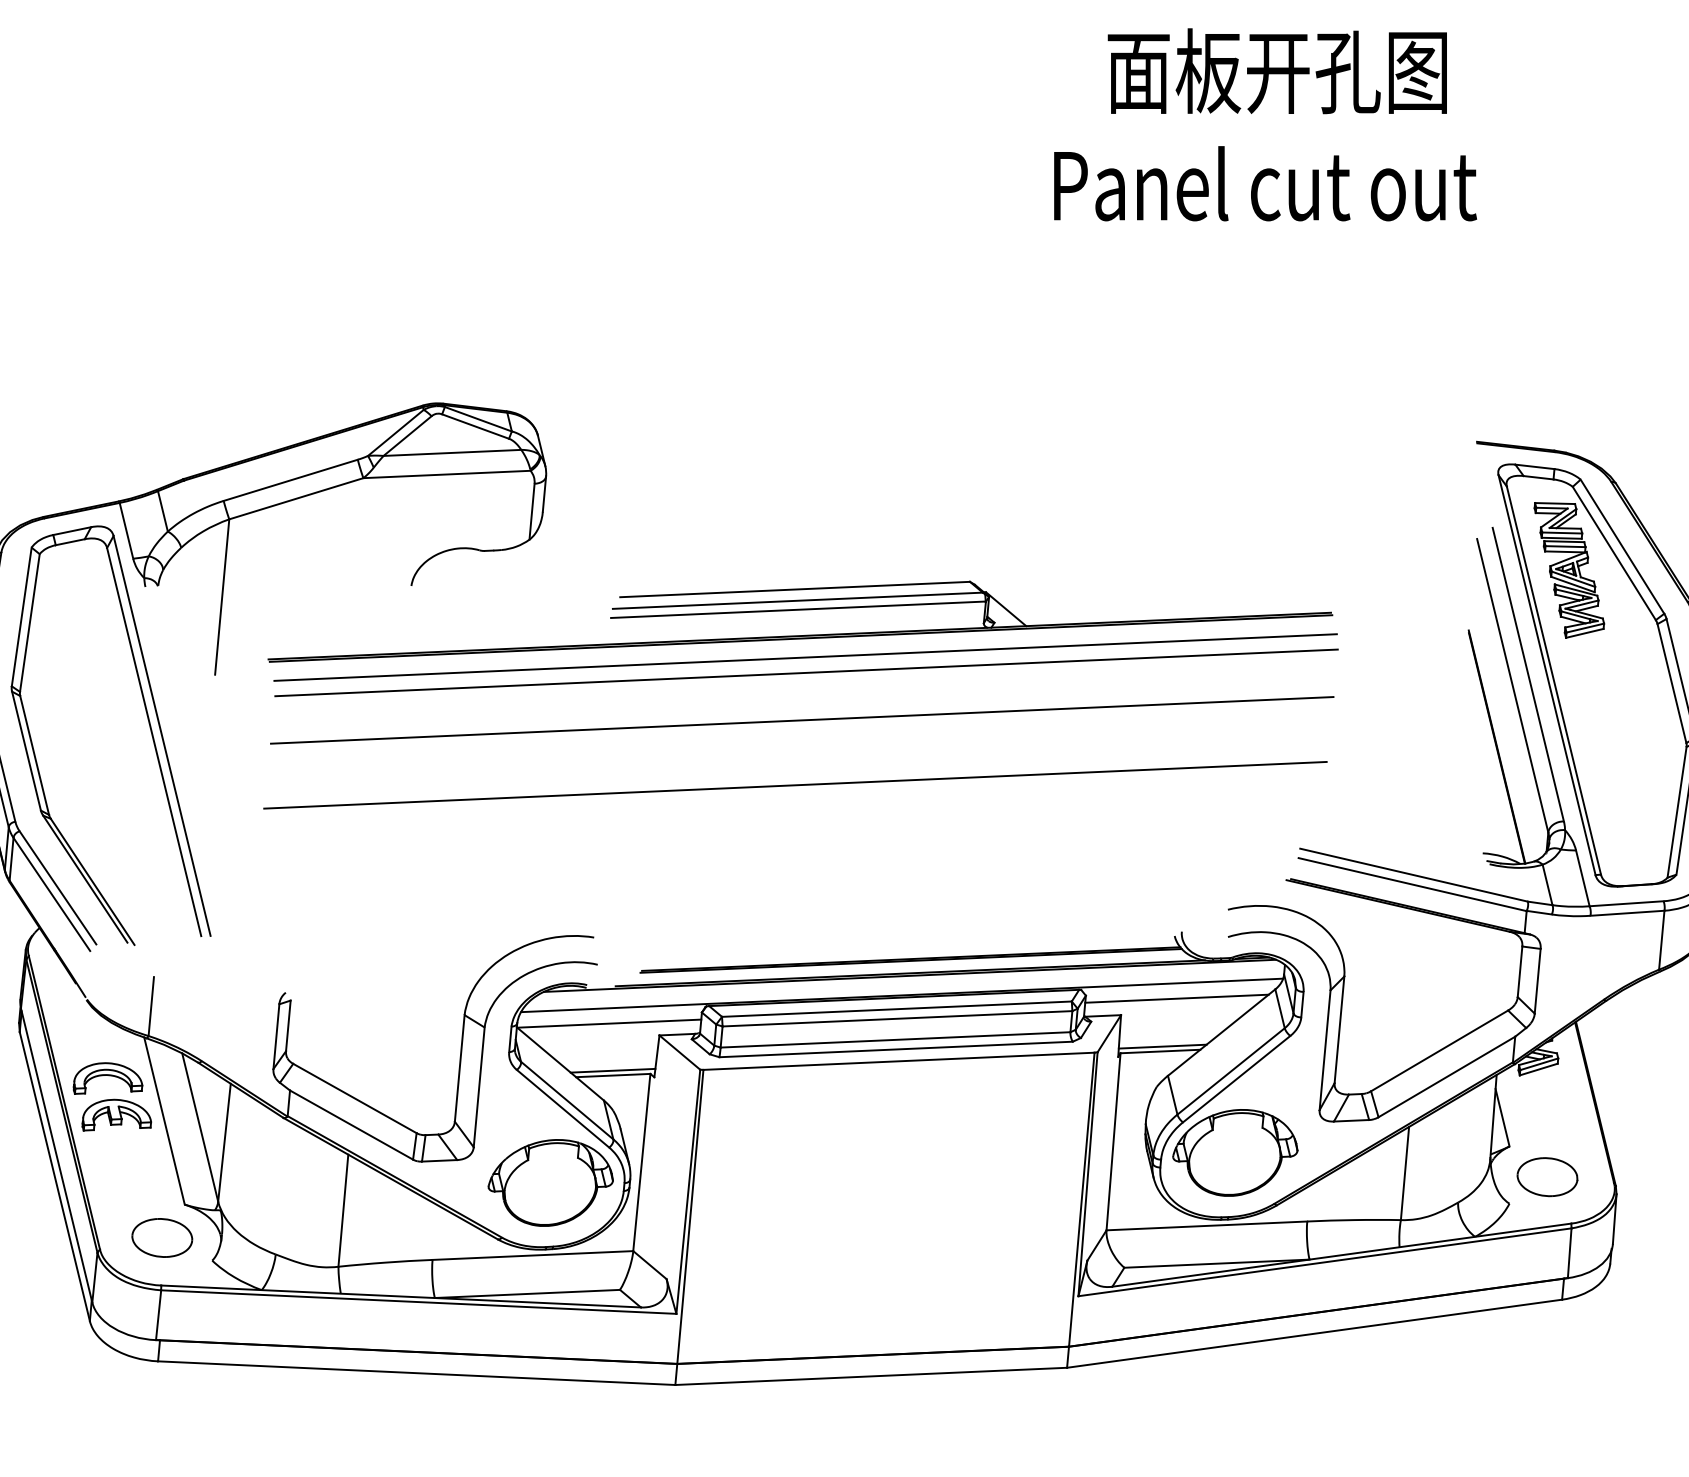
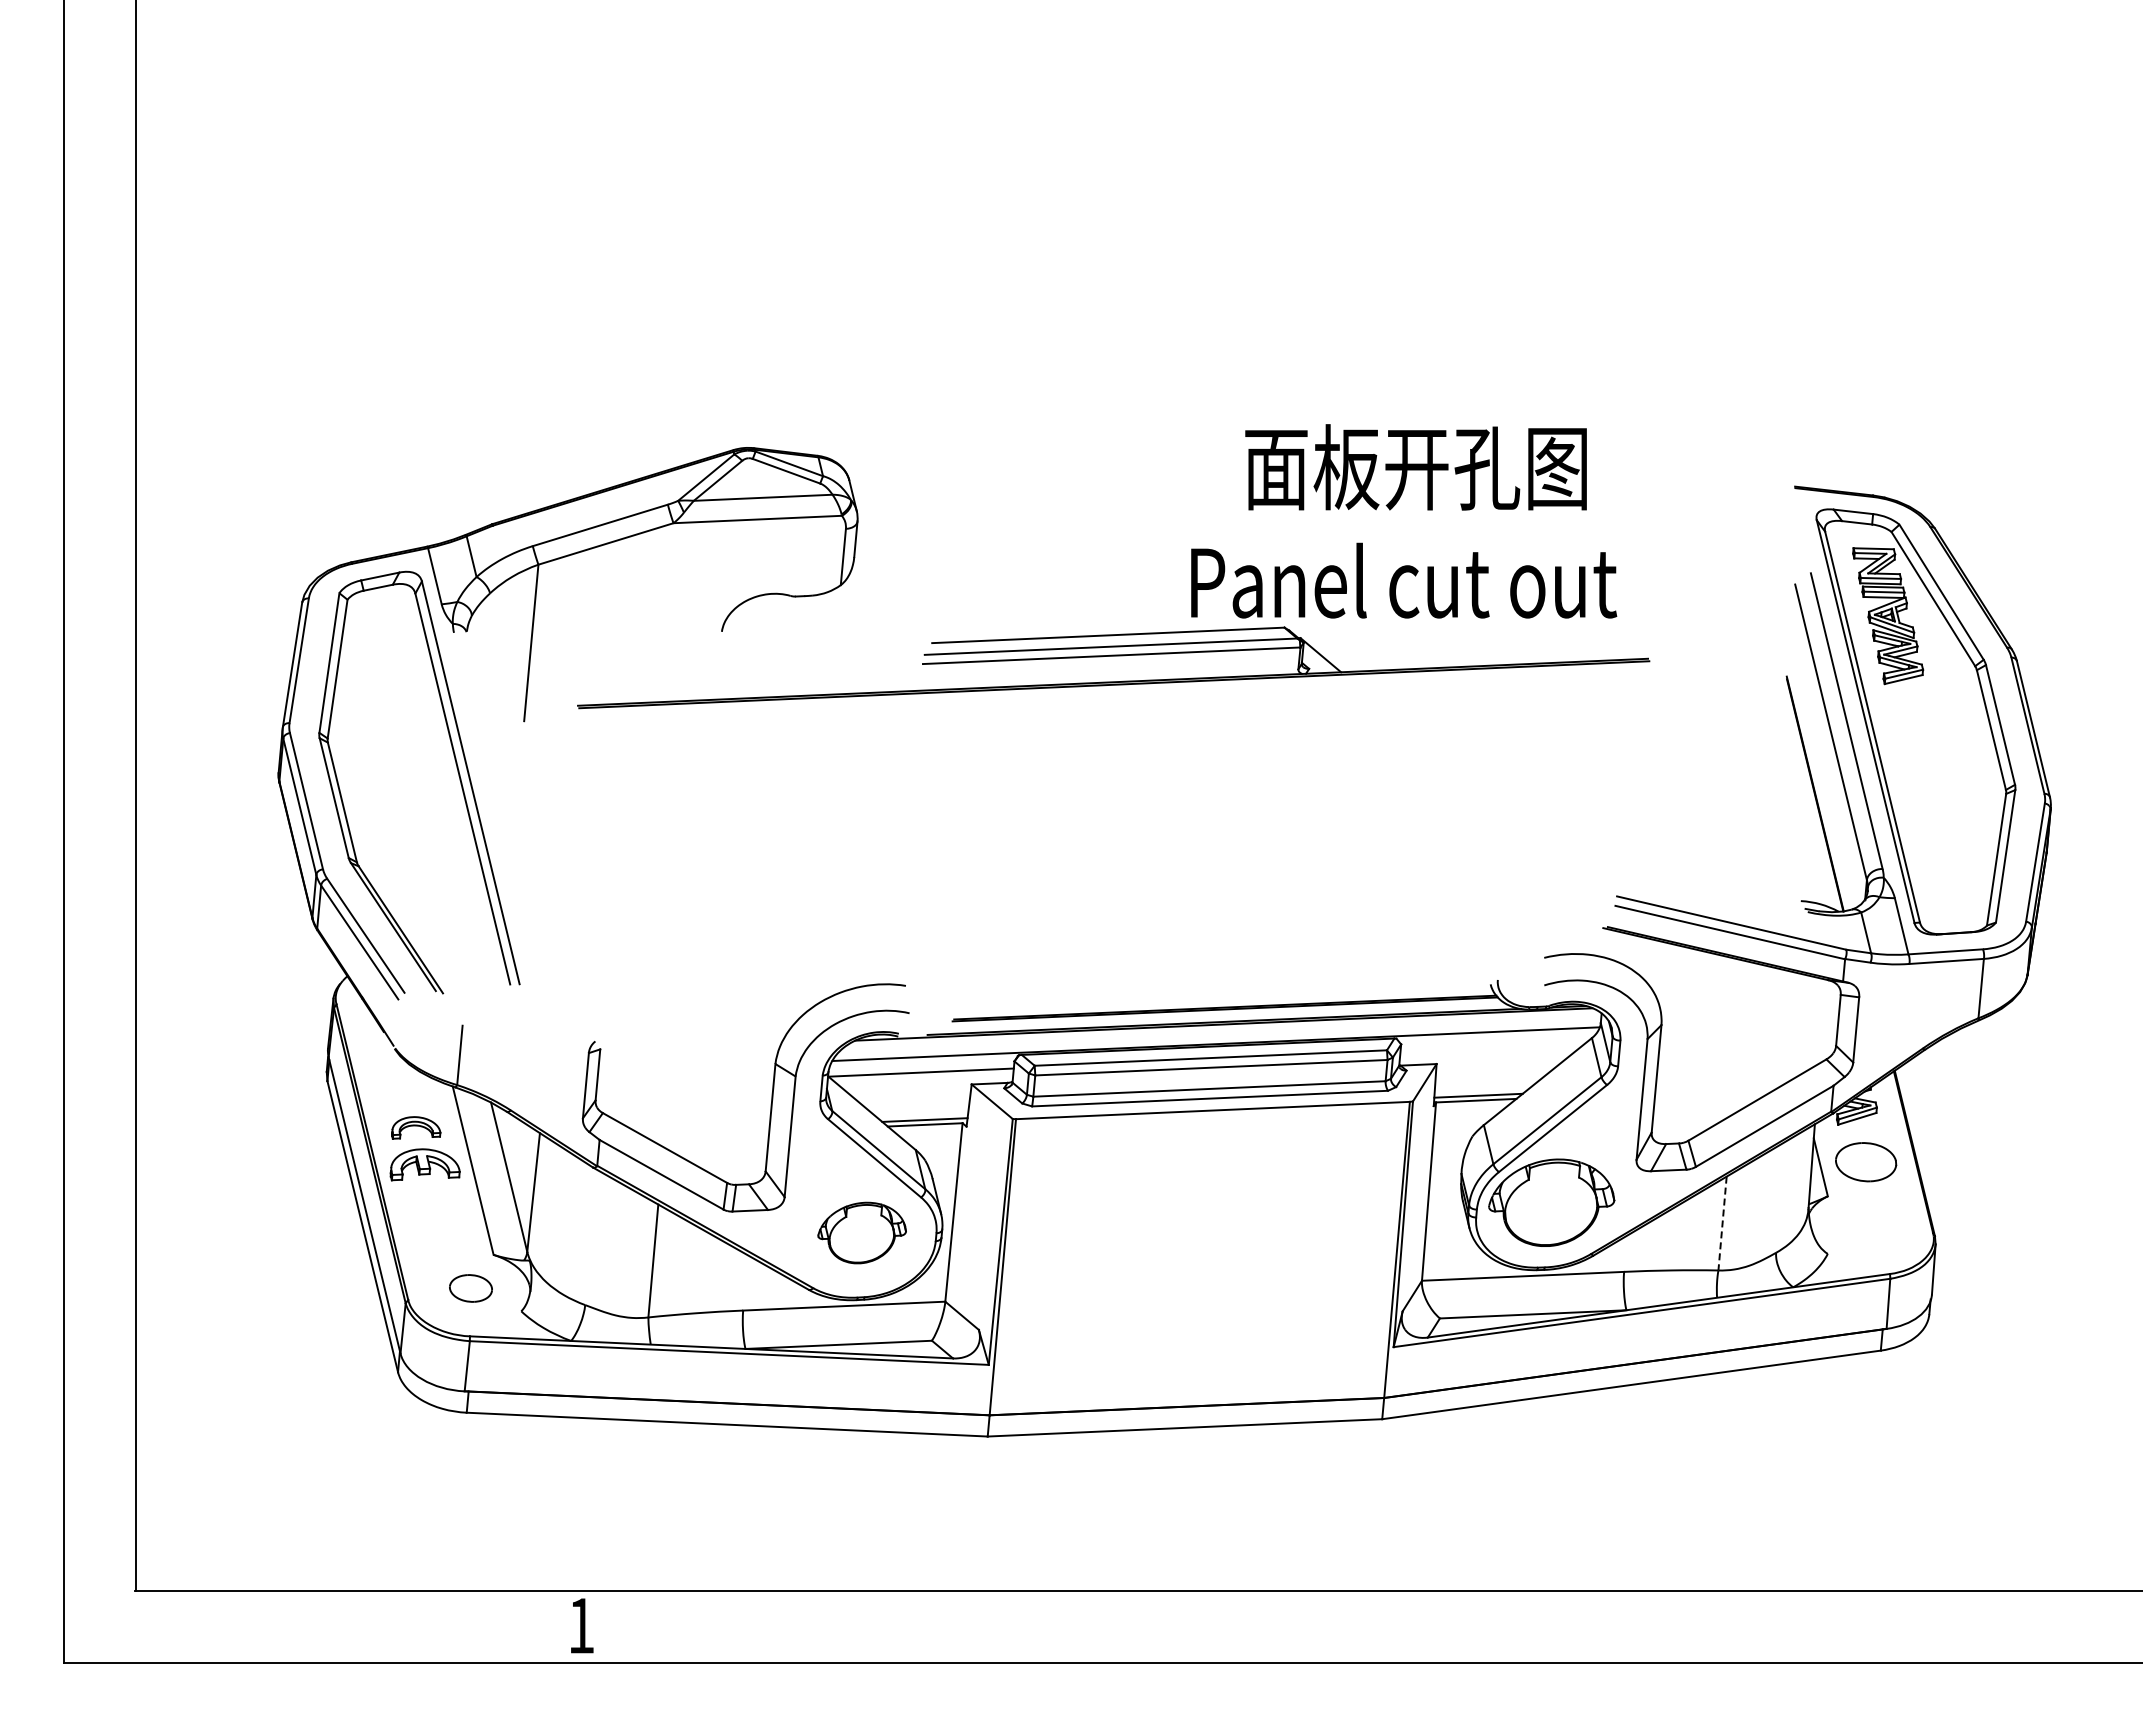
text: (1265, 124) -> (1404, 521), moved
line: (805, 657) -> (1118, 703), removed
line: (806, 672) -> (1119, 718), removed
line: (802, 719) -> (1115, 766), removed
line: (795, 785) -> (1108, 832), removed
line: (1176, 998) -> (1492, 1047), removed
part: (107, 1078) -> (415, 1127), size x0.7
line: (1404, 1174) -> (1722, 1224), solid -> dashed
part: (1547, 1177) -> (1866, 1162), moved
part: (550, 1182) -> (861, 1232), size x0.7
part: (161, 1238) -> (470, 1288), size x0.7

